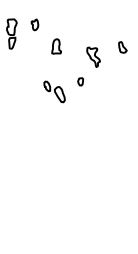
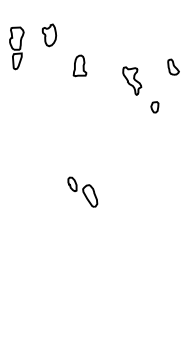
part: (34, 24) -> (48, 34), size x1.43
part: (80, 81) -> (154, 106), moved
part: (54, 91) -> (82, 191), moved

